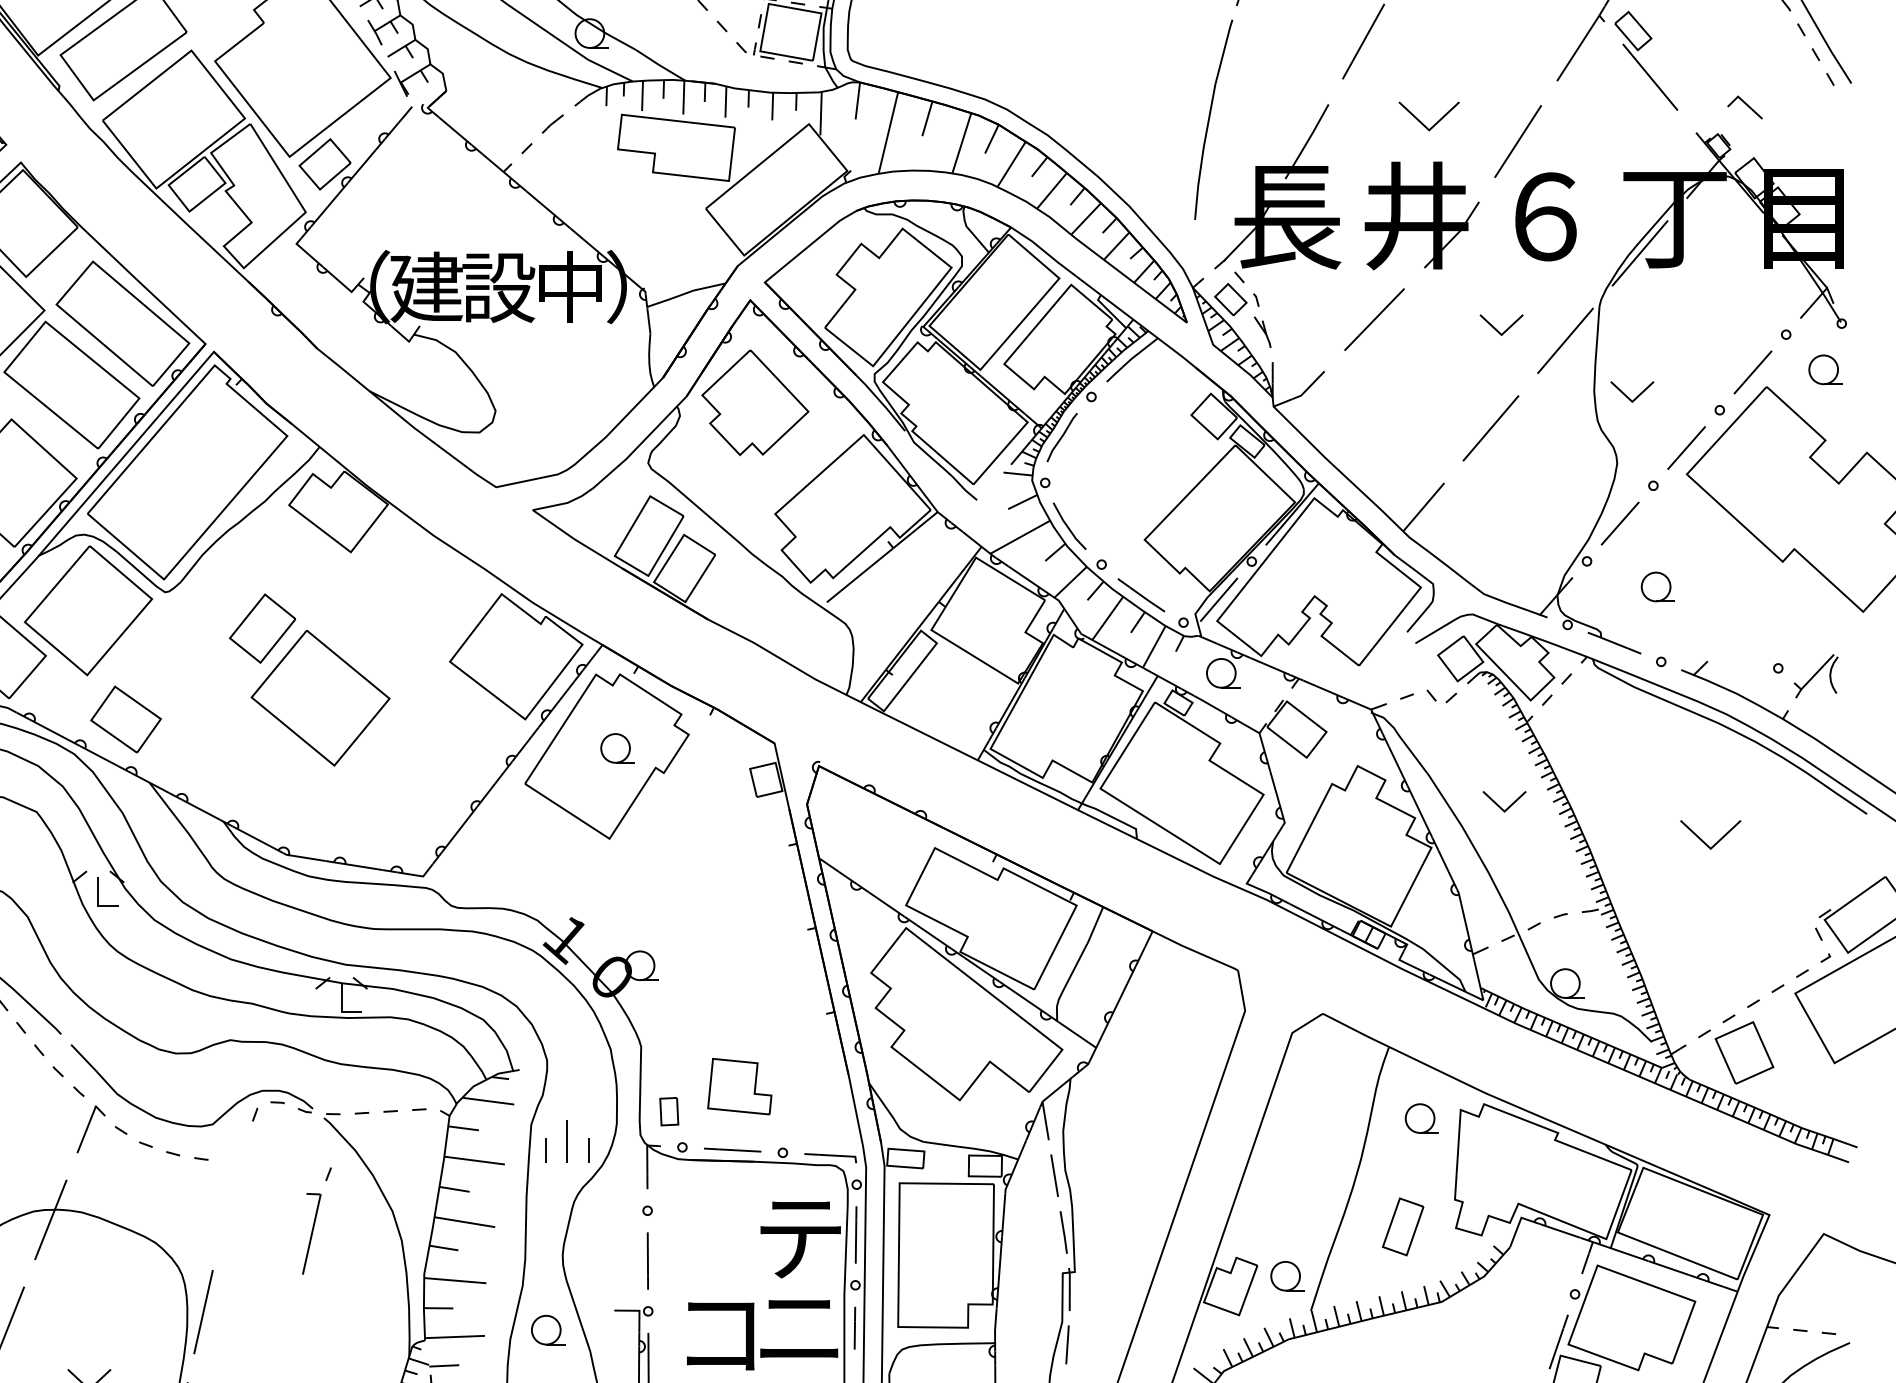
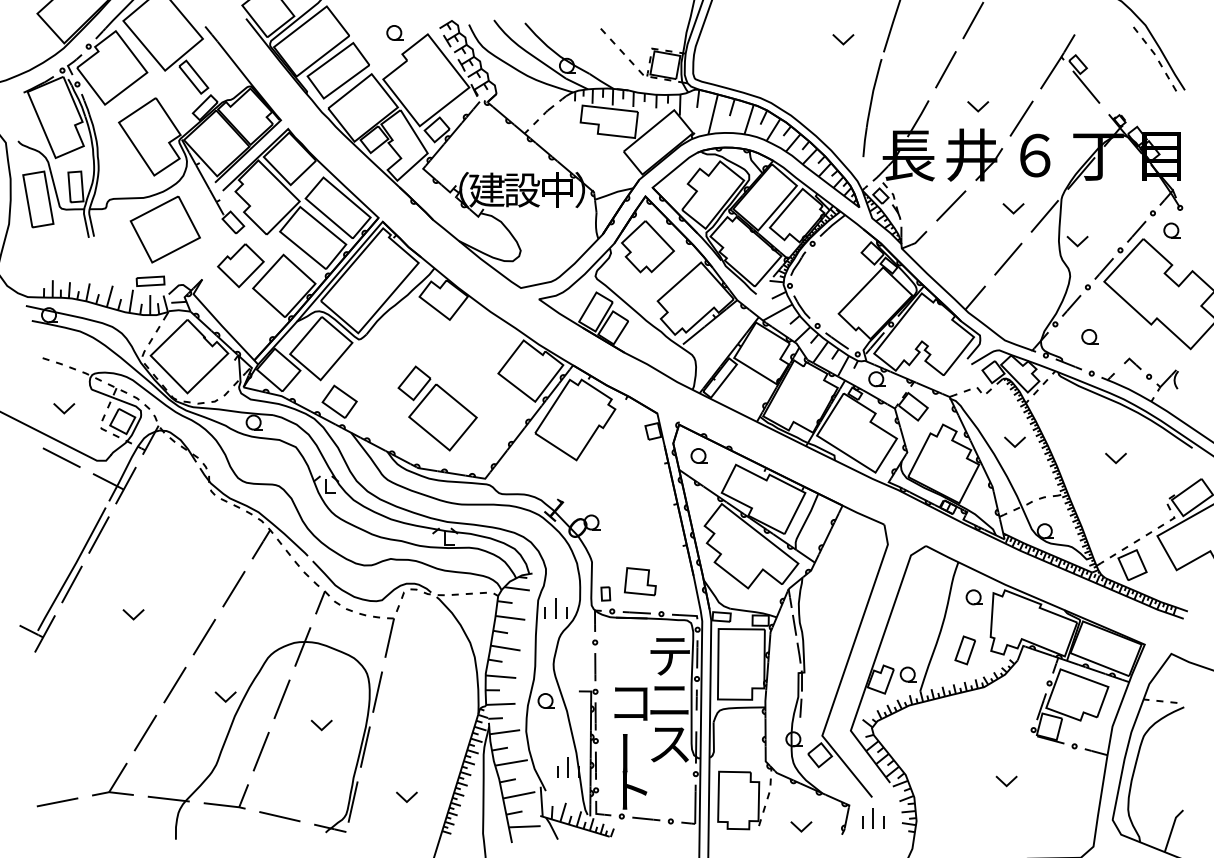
part: (1744, 106) -> (1132, 363), moved
part: (1430, 116) -> (978, 106), size x0.71
part: (309, 680) -> (437, 408), moved
part: (615, 747) -> (698, 455), moved
part: (1709, 833) -> (1115, 457), size x0.71
part: (315, 1220) -> (391, 631), moved

